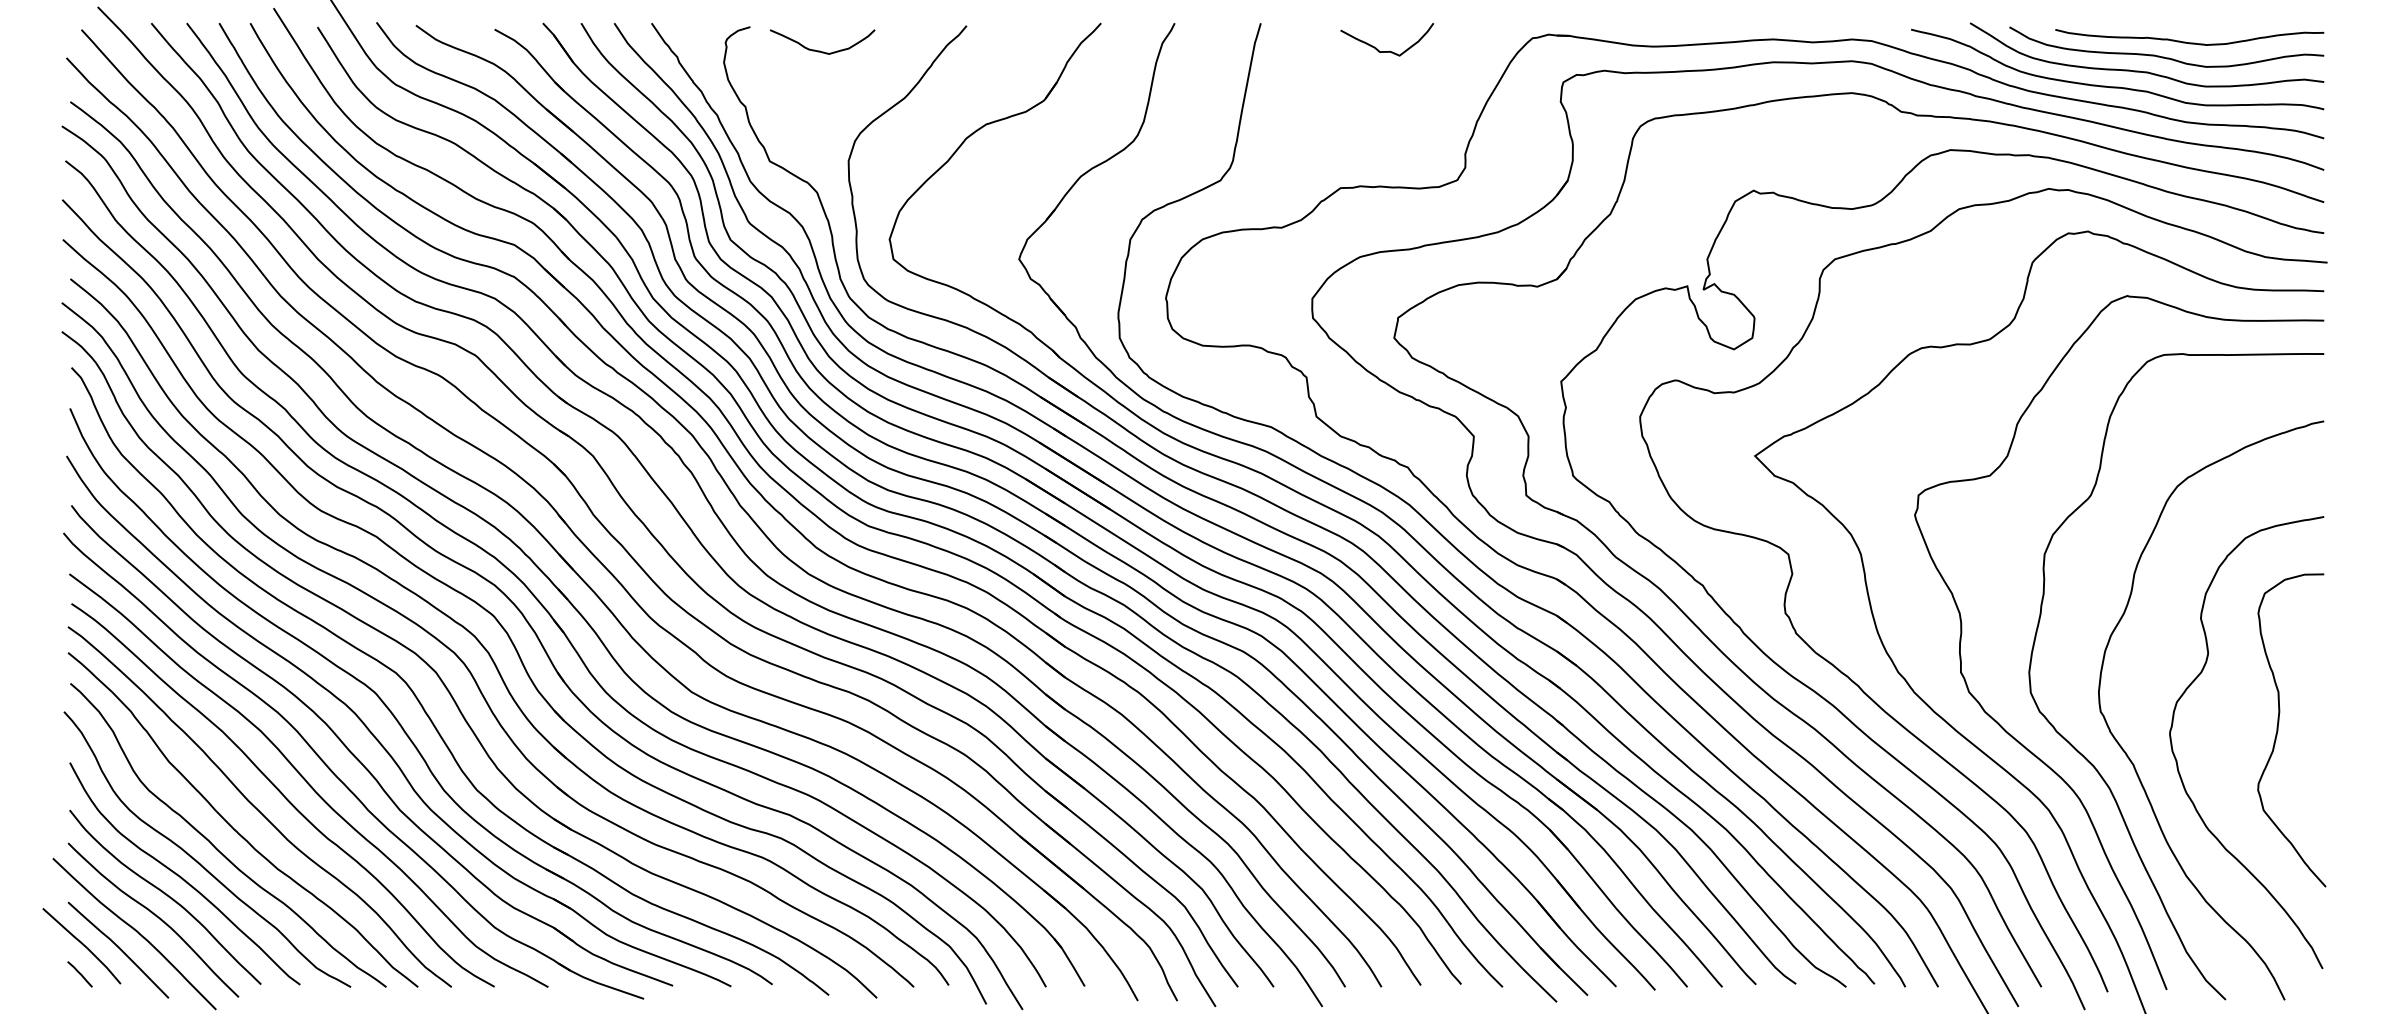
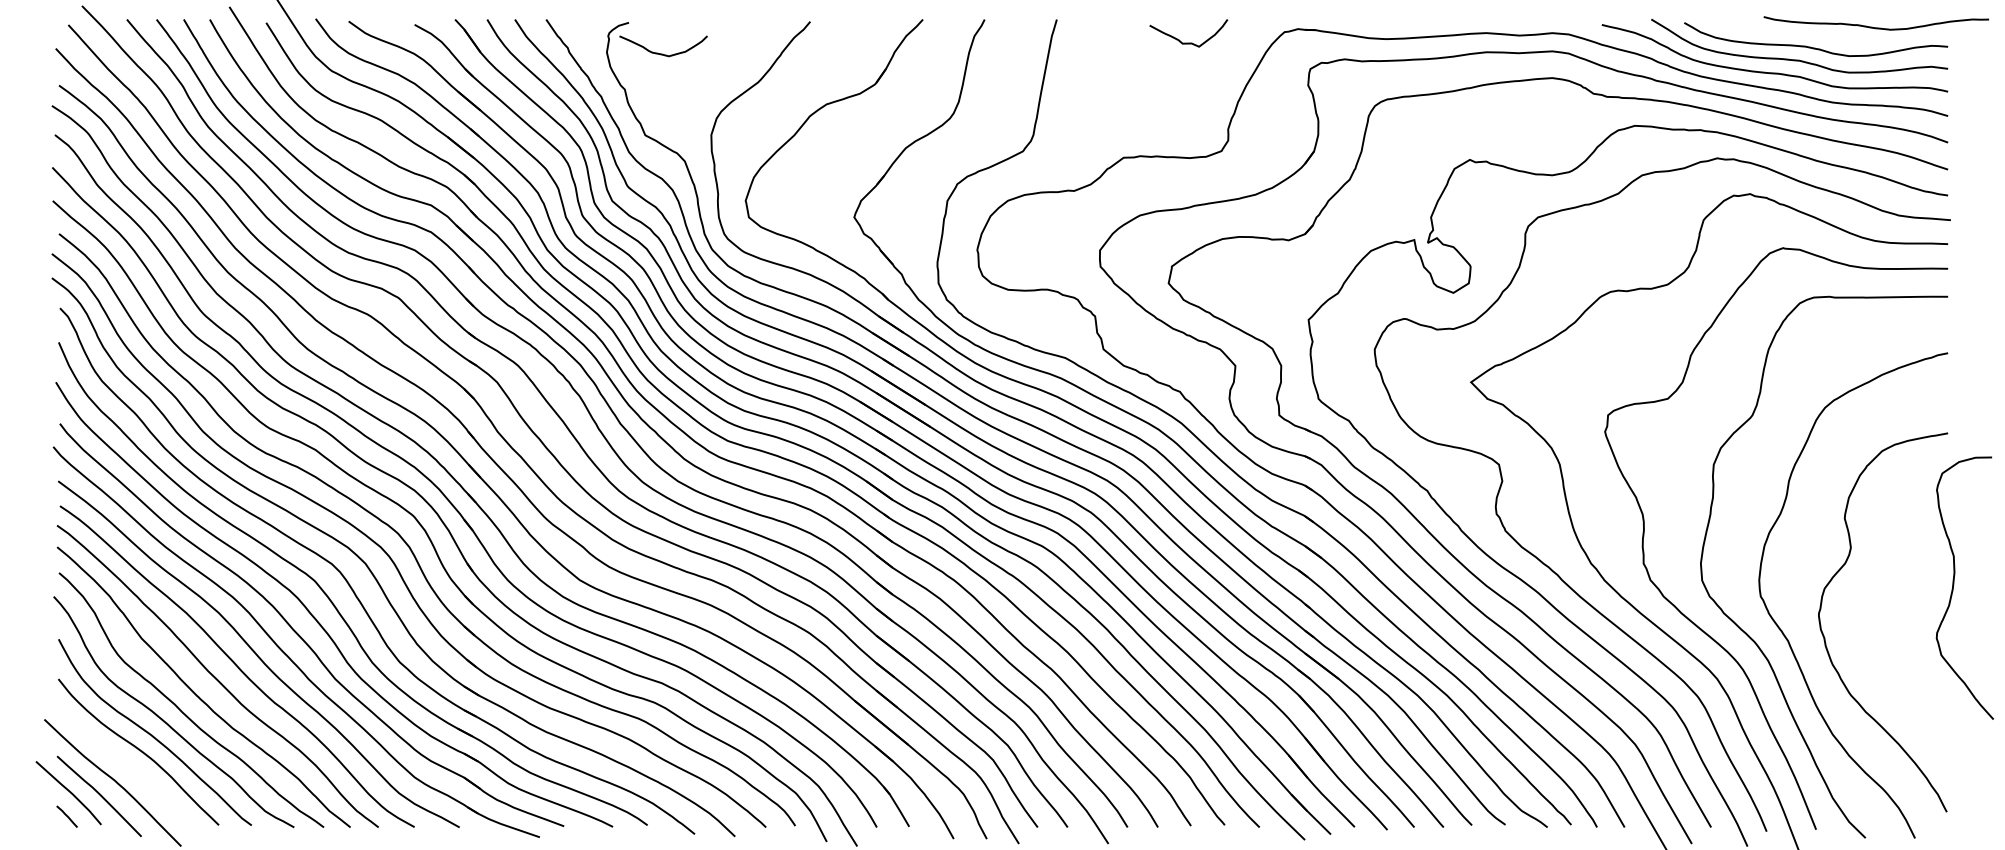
curve: (2189, 42) -> (1876, 27), moved
curve: (821, 50) -> (662, 53), moved
curve: (1386, 50) -> (1188, 42), moved
curve: (2279, 727) -> (1954, 585), moved
curve: (155, 916) -> (130, 768), removed

